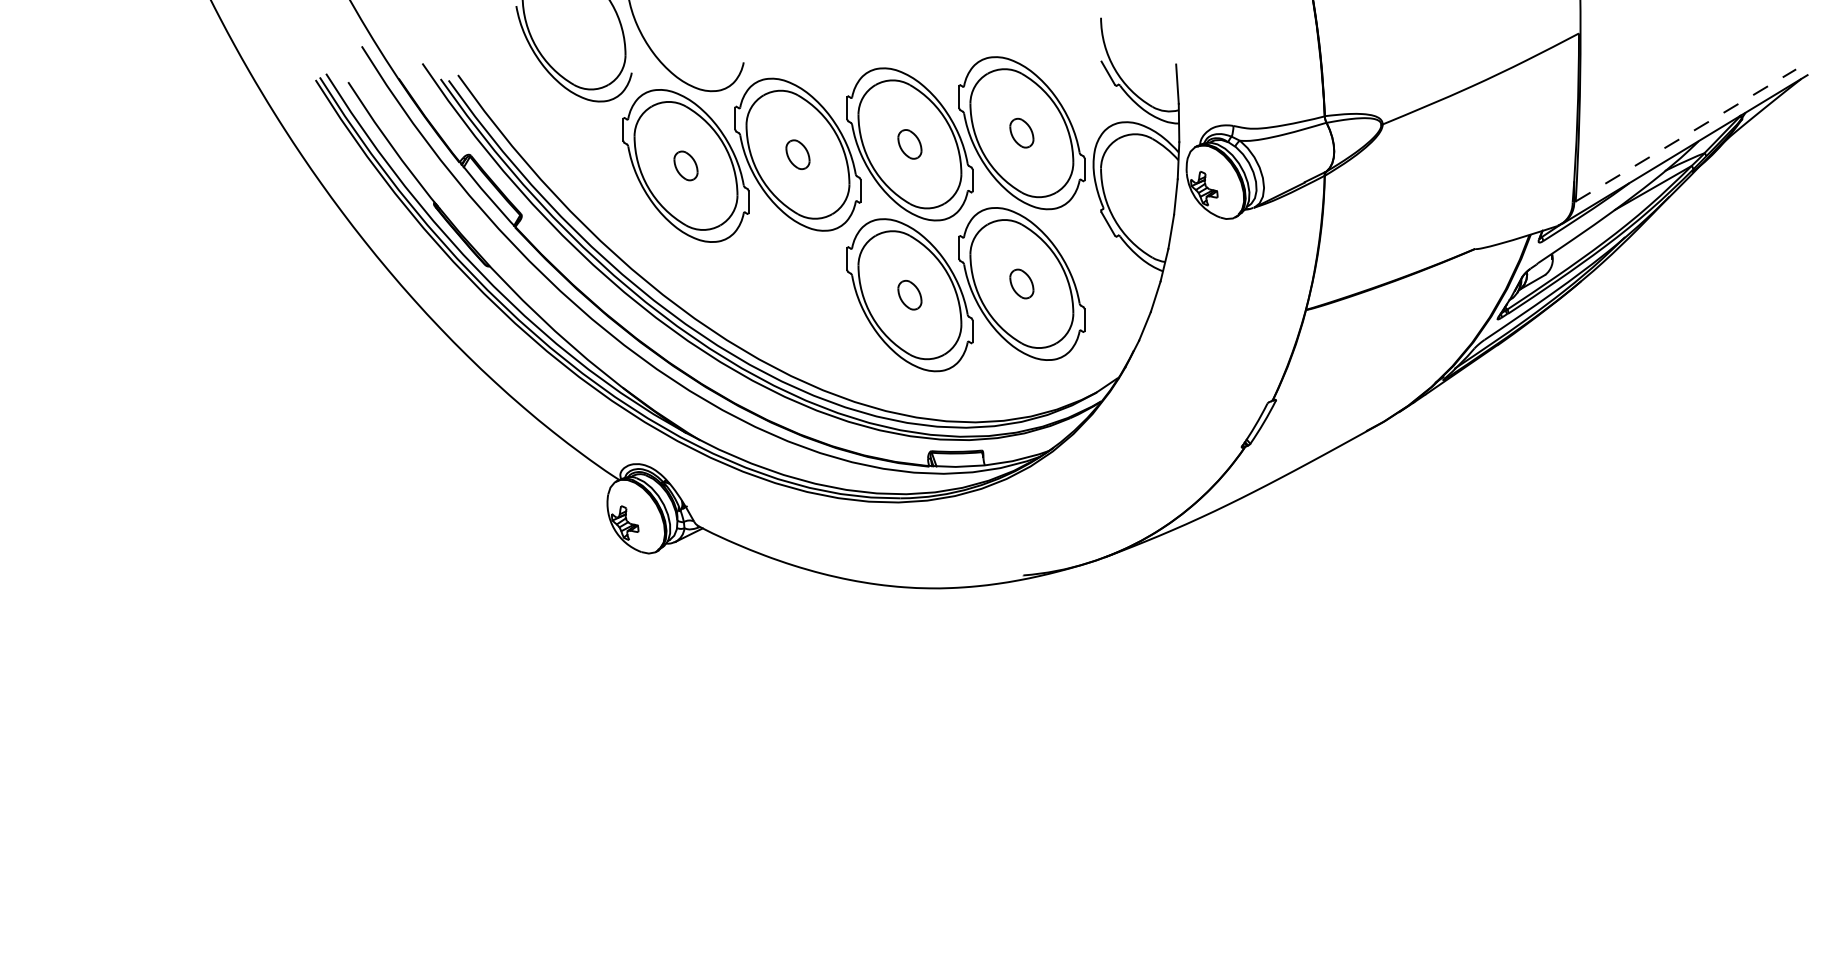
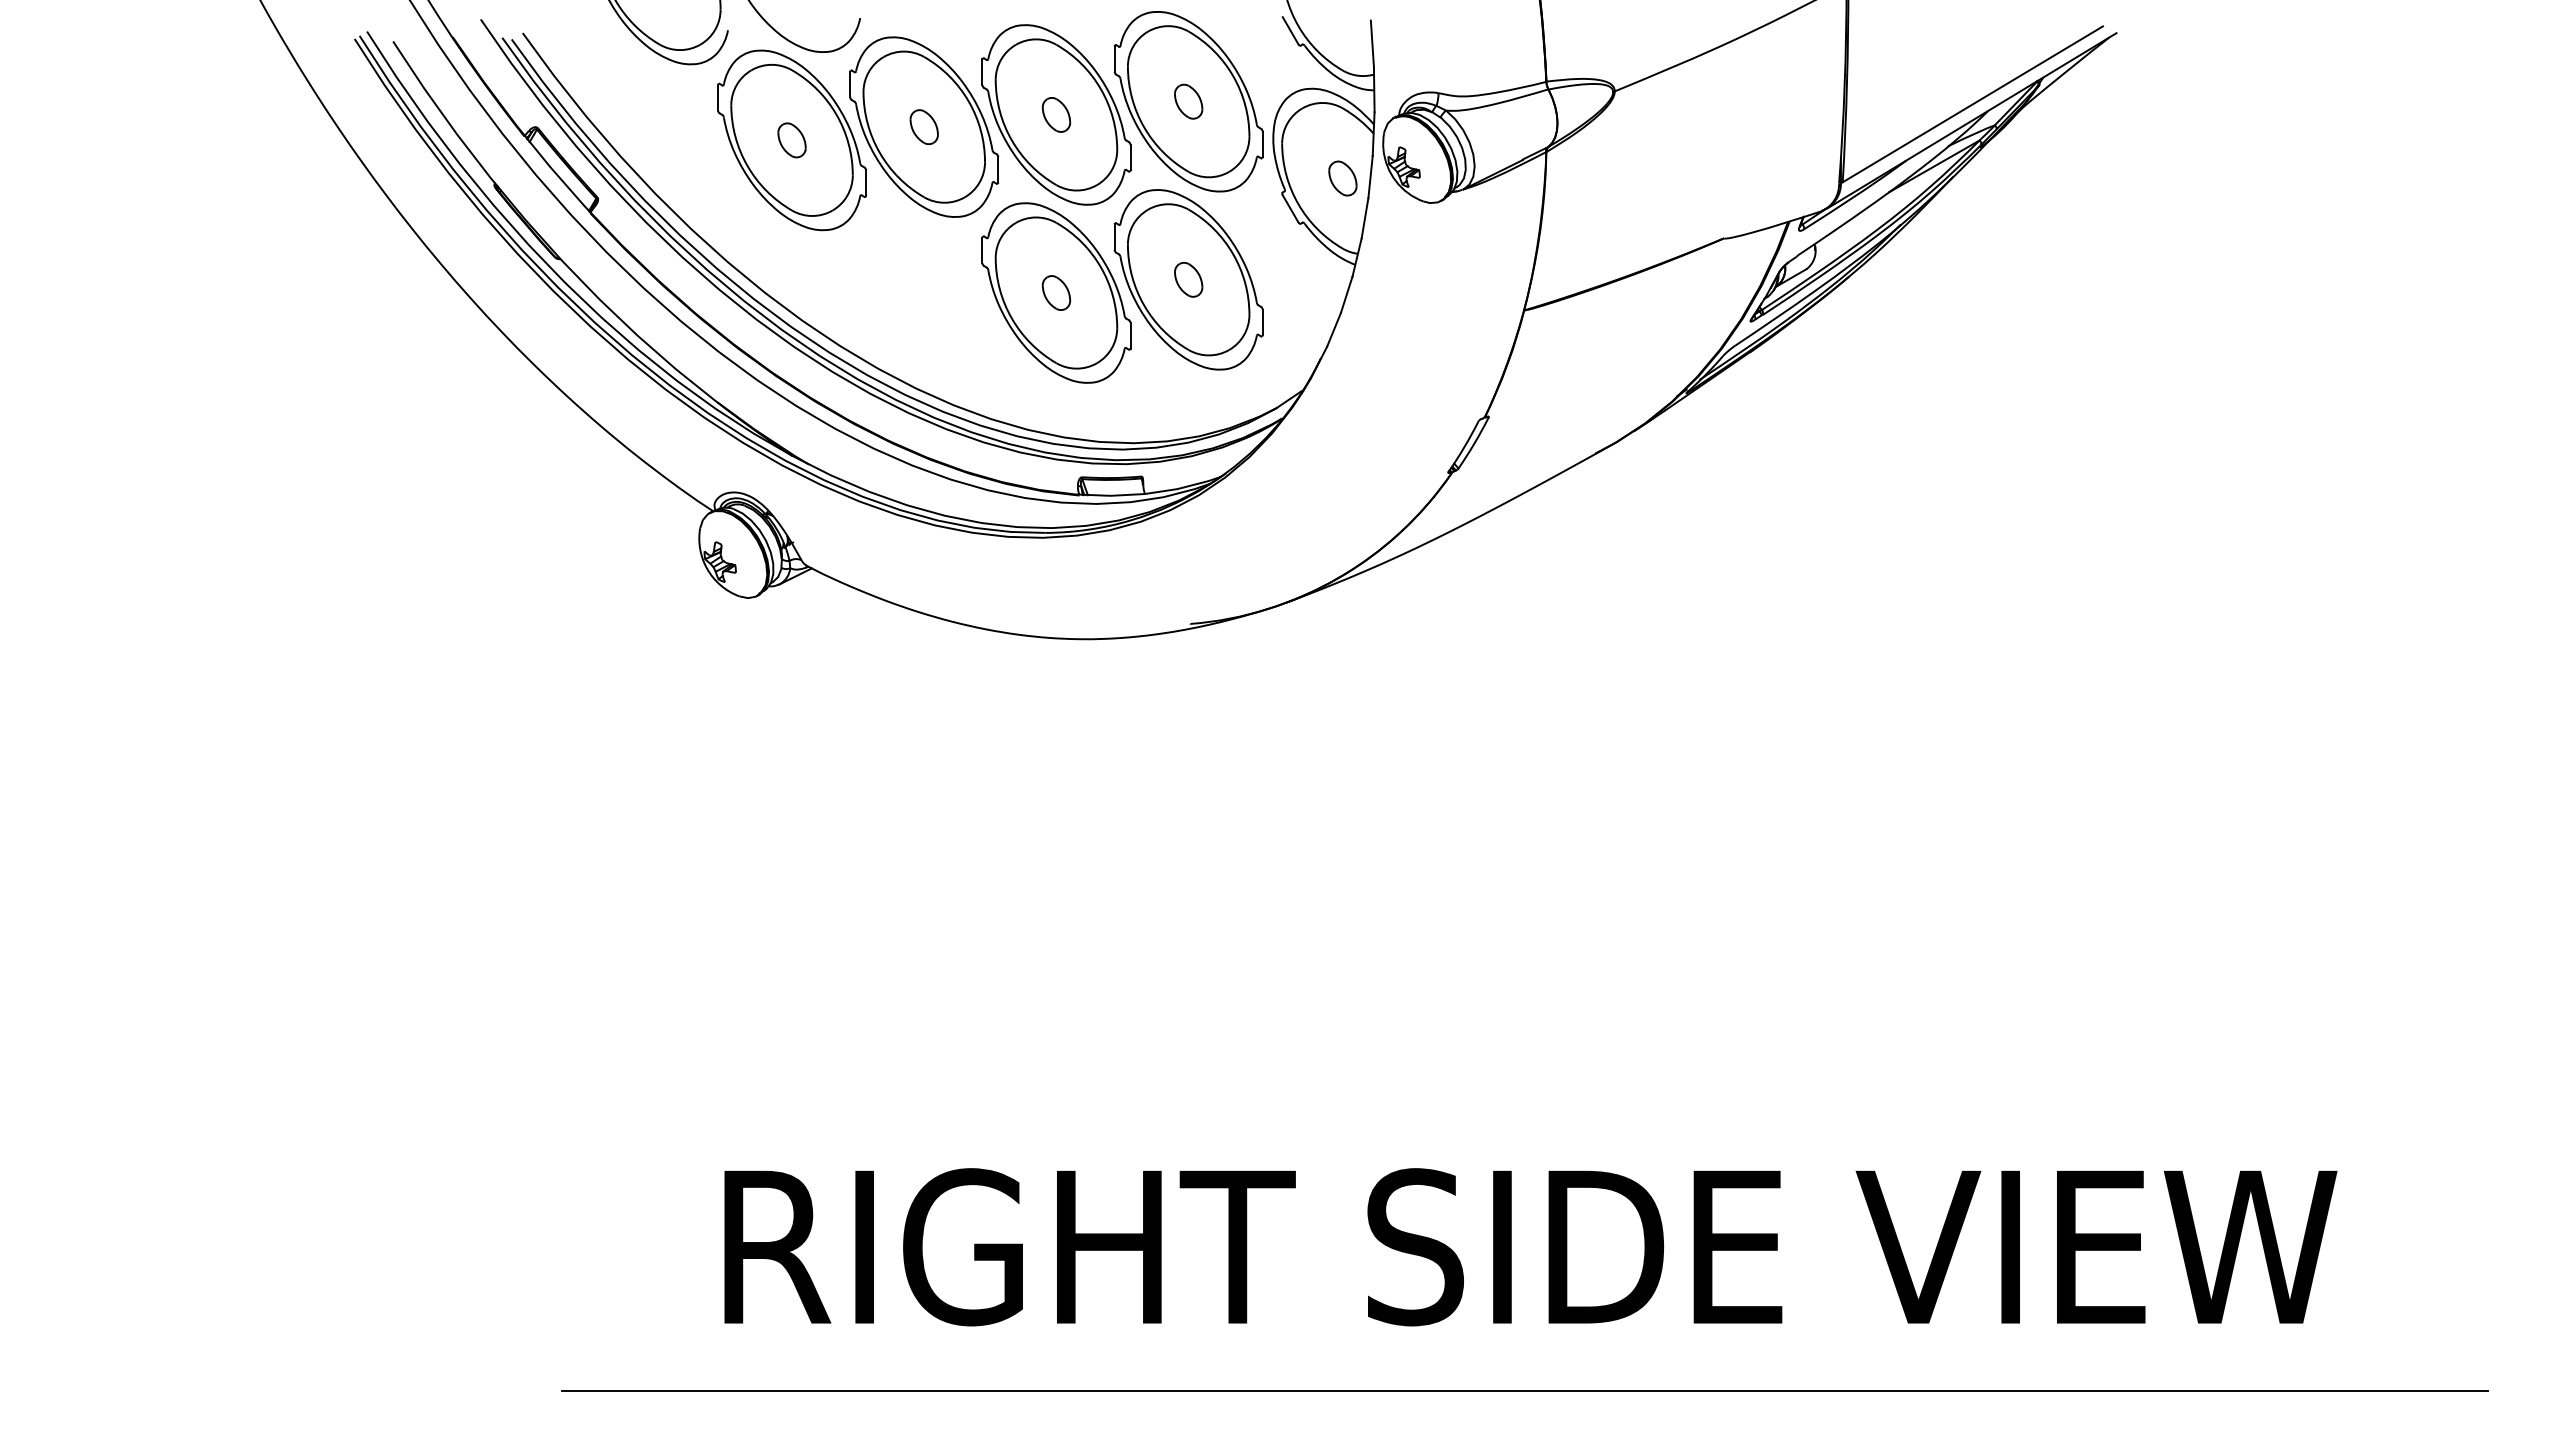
line: (1685, 135) -> (1972, 104), dashed -> solid
part: (1152, 198) -> (1342, 178), added

